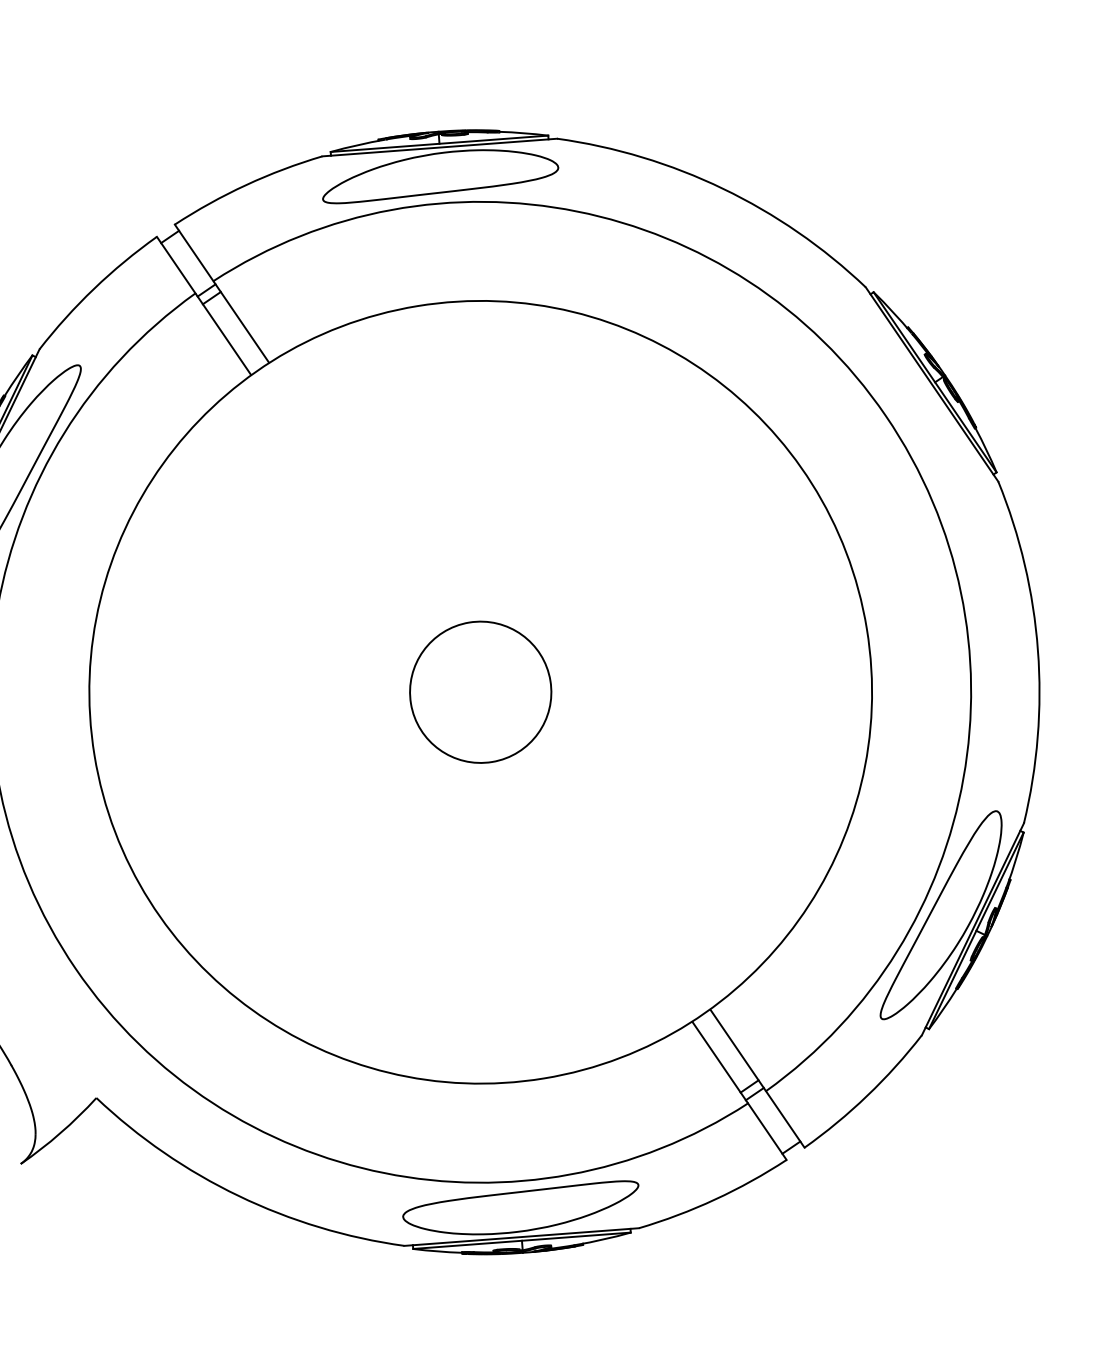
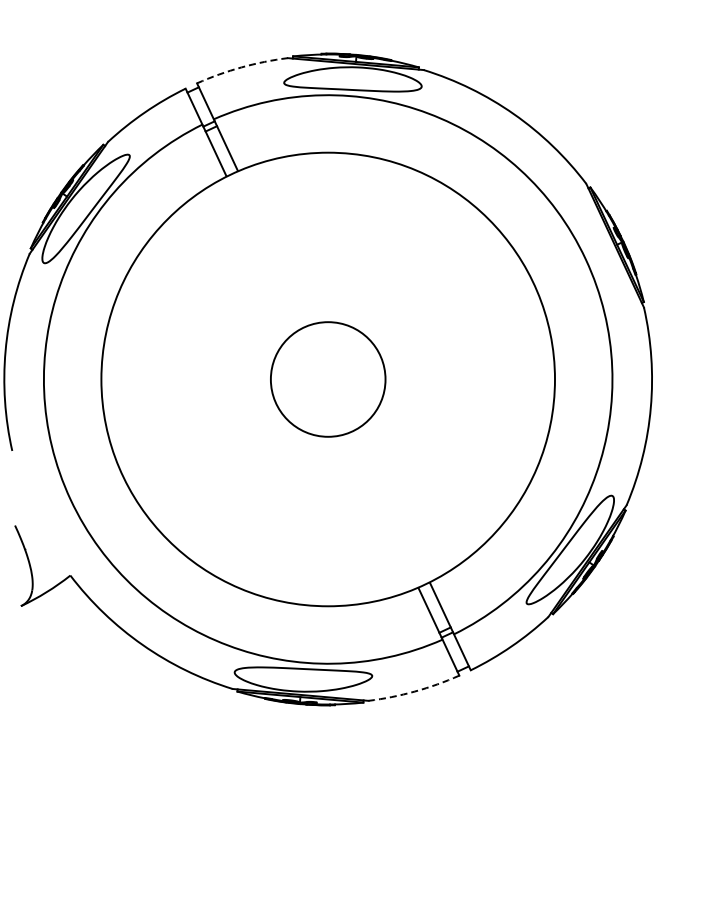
arc: (246, 185) -> (241, 67), solid -> dashed
circle: (481, 692) -> (328, 379), size x1.4
arc: (714, 1199) -> (414, 691), solid -> dashed

